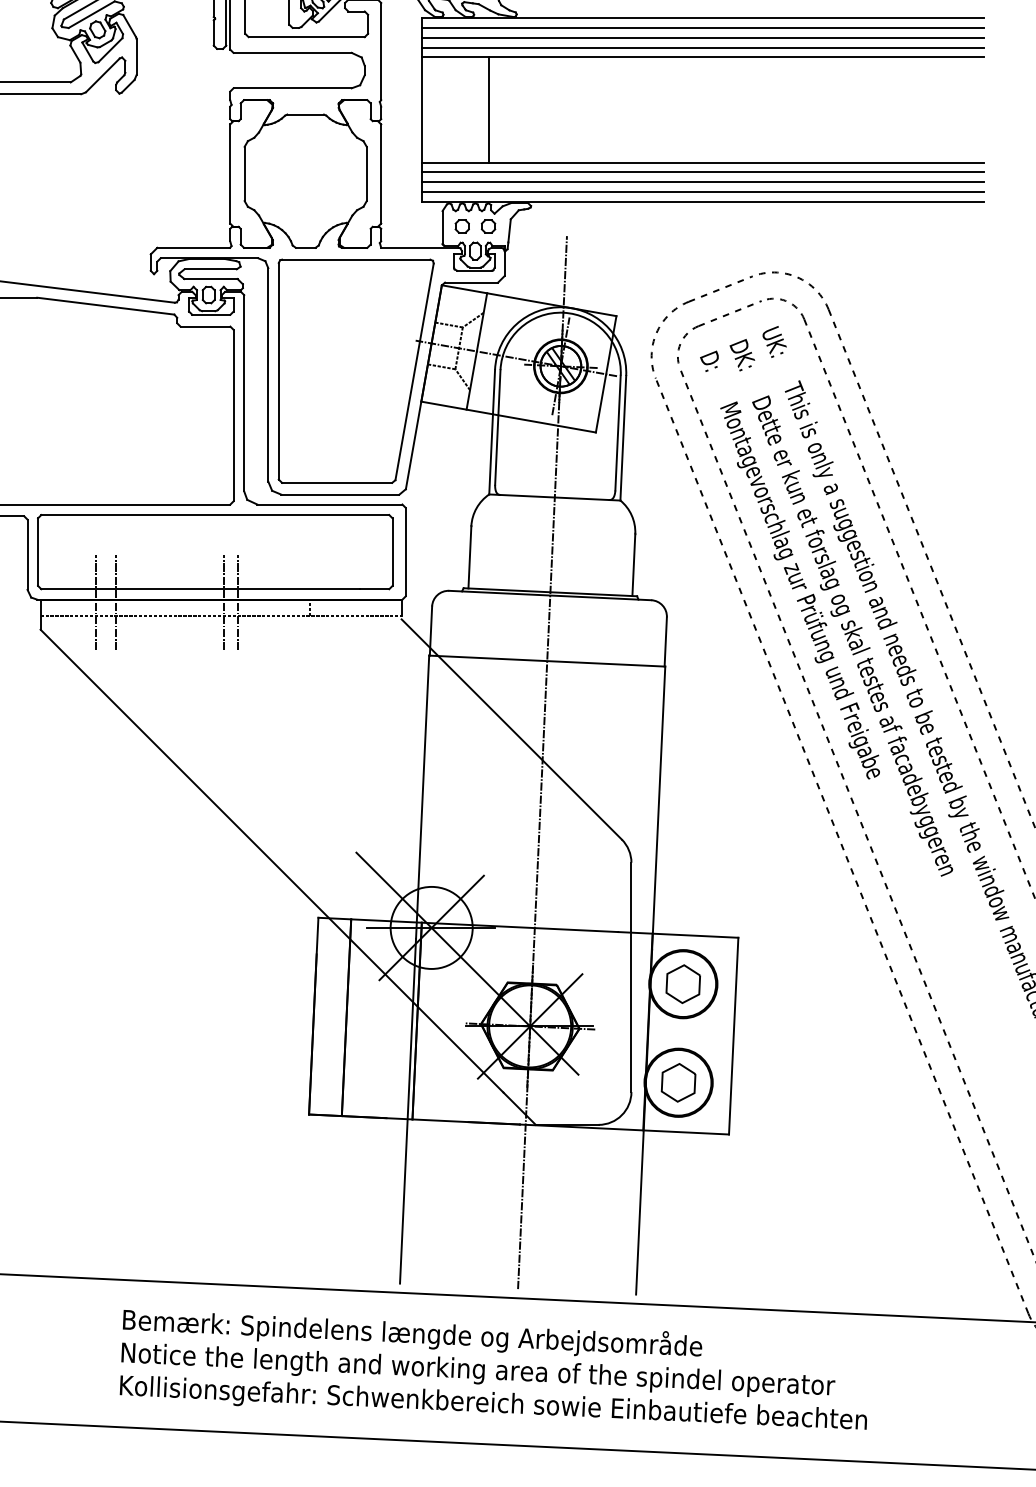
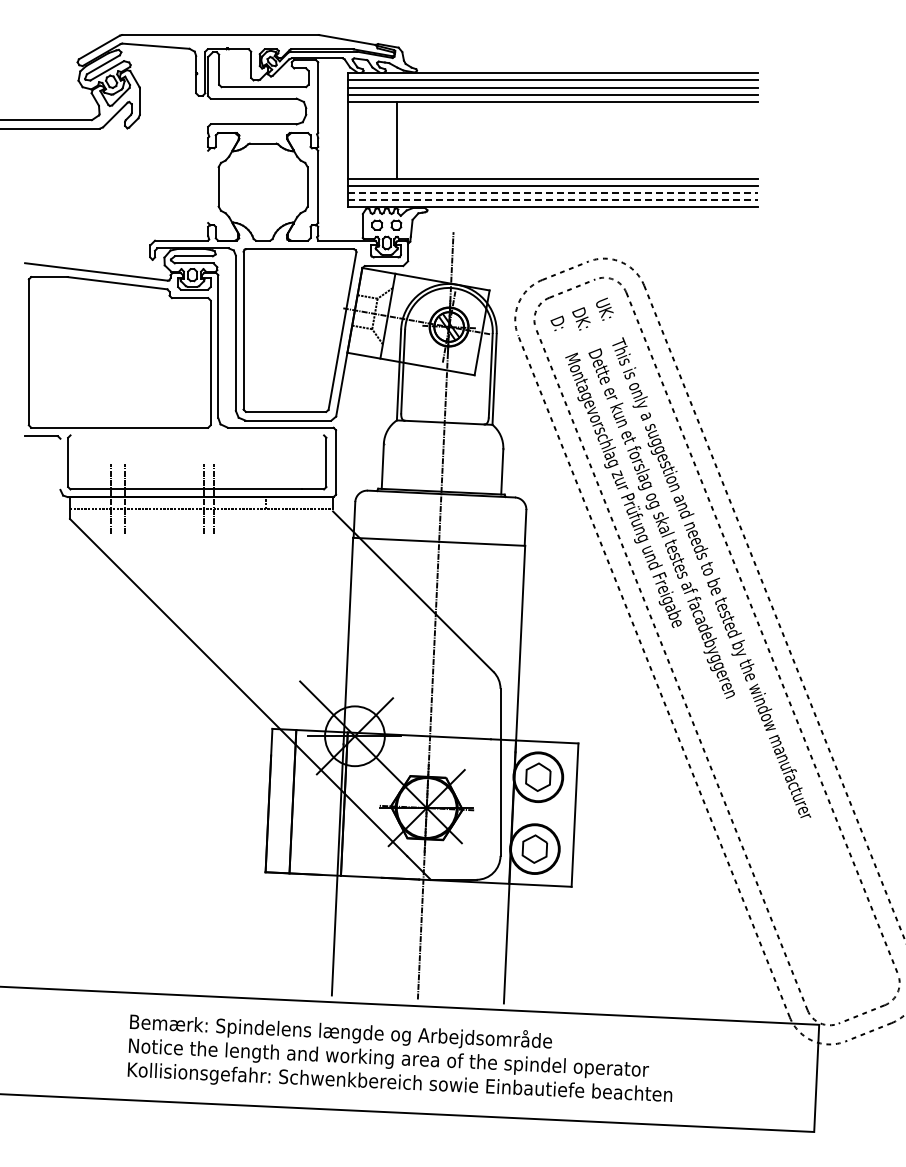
line: (230, 173) -> (208, 186), removed
line: (702, 181) -> (552, 192), solid -> dashed
line: (702, 192) -> (552, 200), solid -> dashed
line: (215, 515) -> (197, 435), removed
line: (27, 553) -> (60, 463), removed

